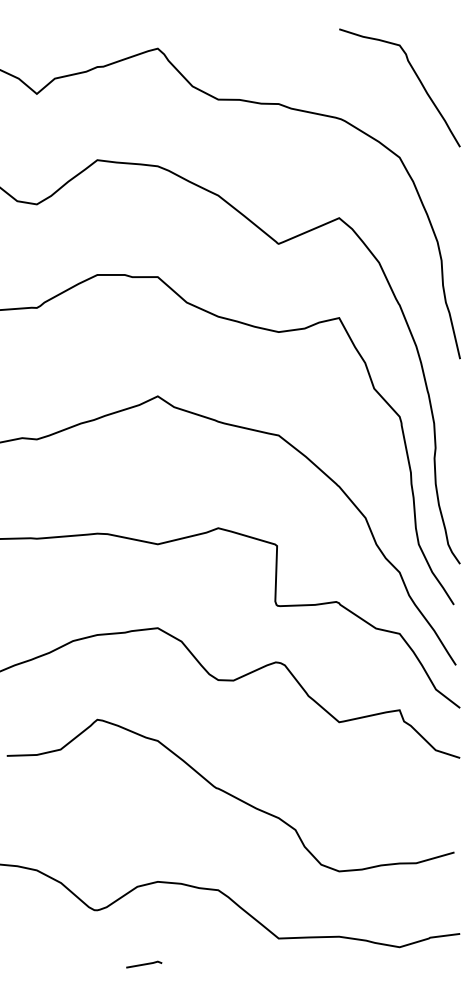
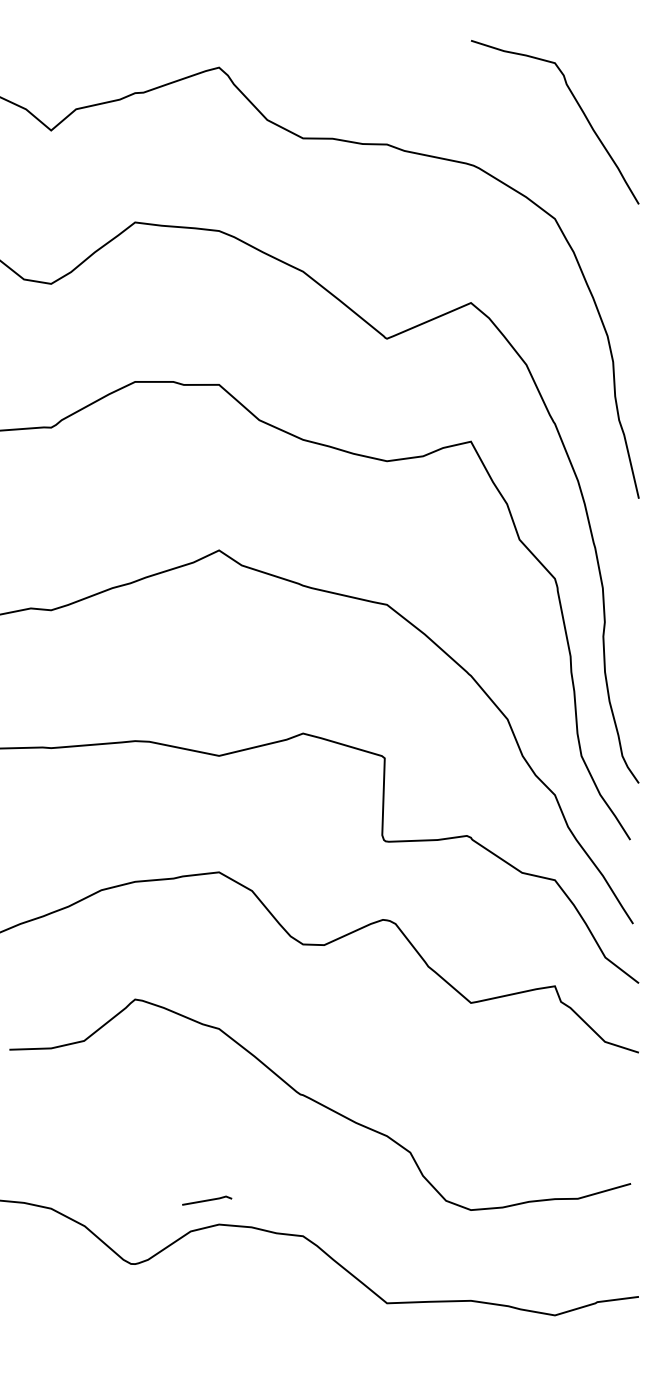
line: (144, 964) -> (207, 1200), moved

